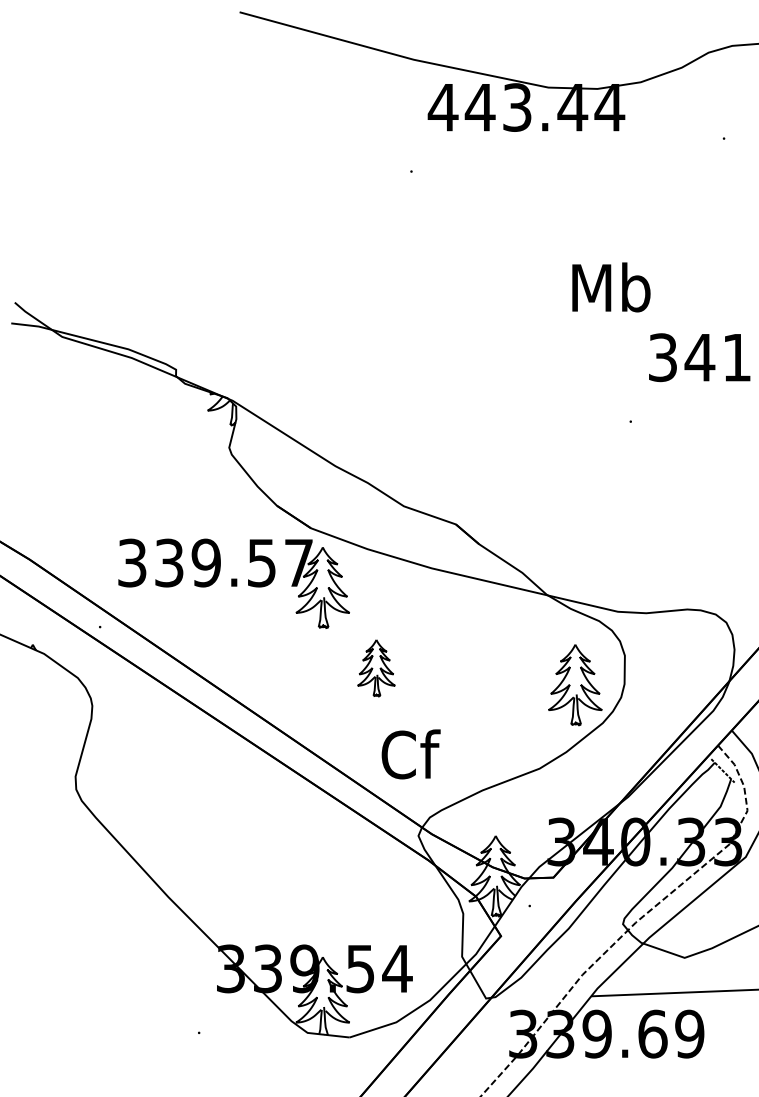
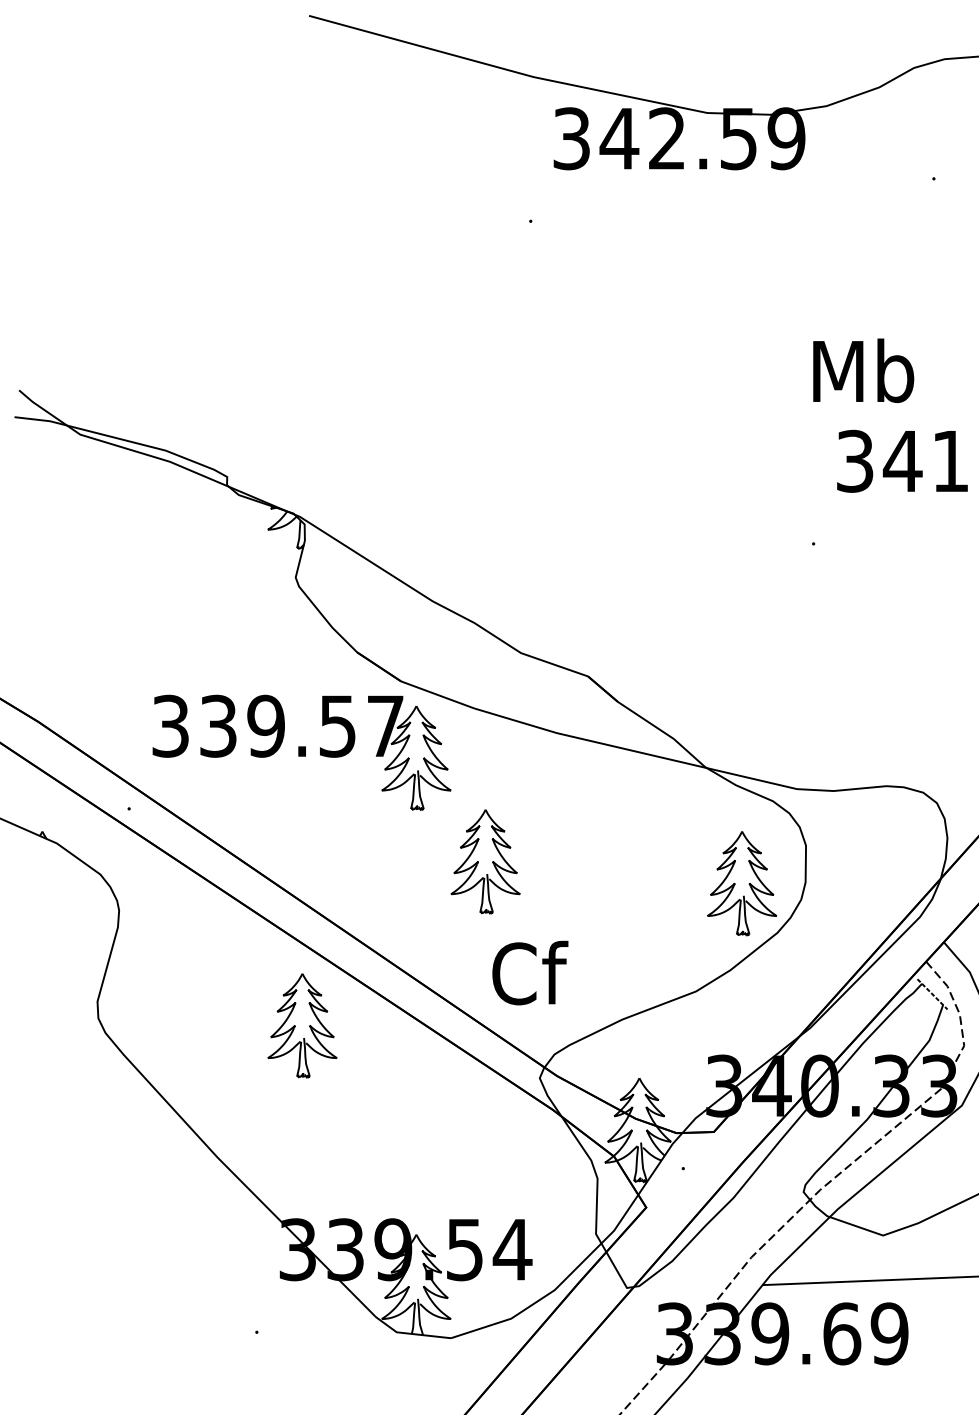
text: (526, 107) -> (678, 138), 443.44 -> 342.59
text: (611, 287) -> (863, 370), moved
part: (376, 667) -> (485, 861), size x1.43
part: (234, 795) -> (302, 1025), added

